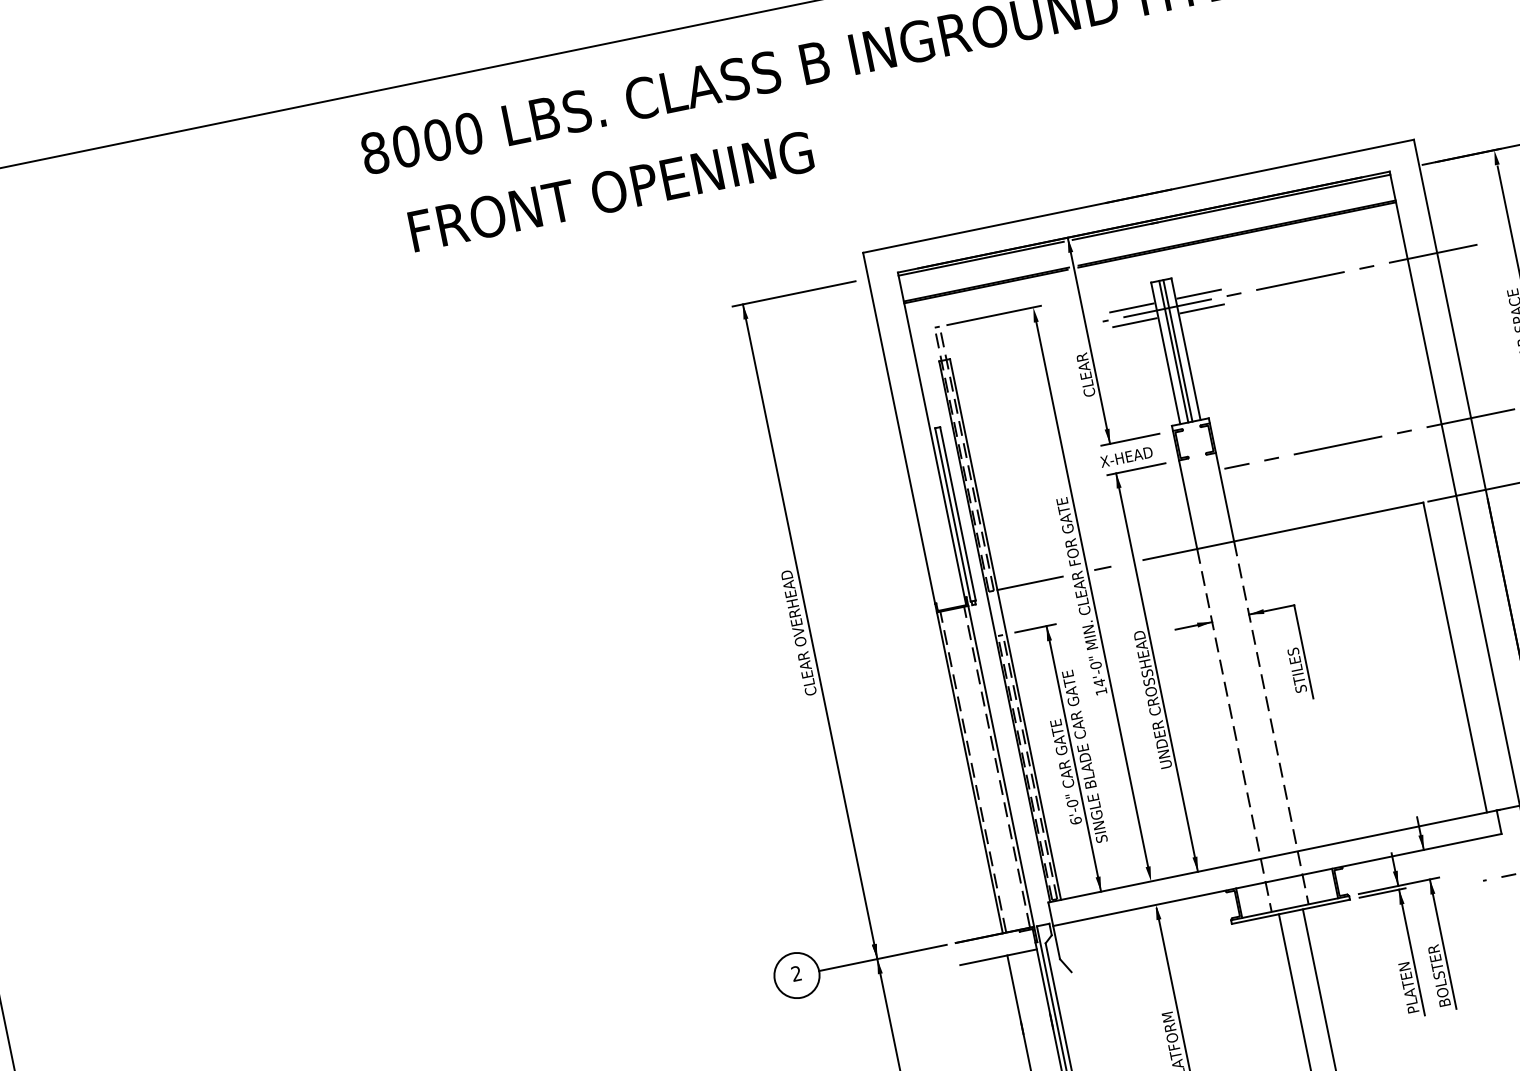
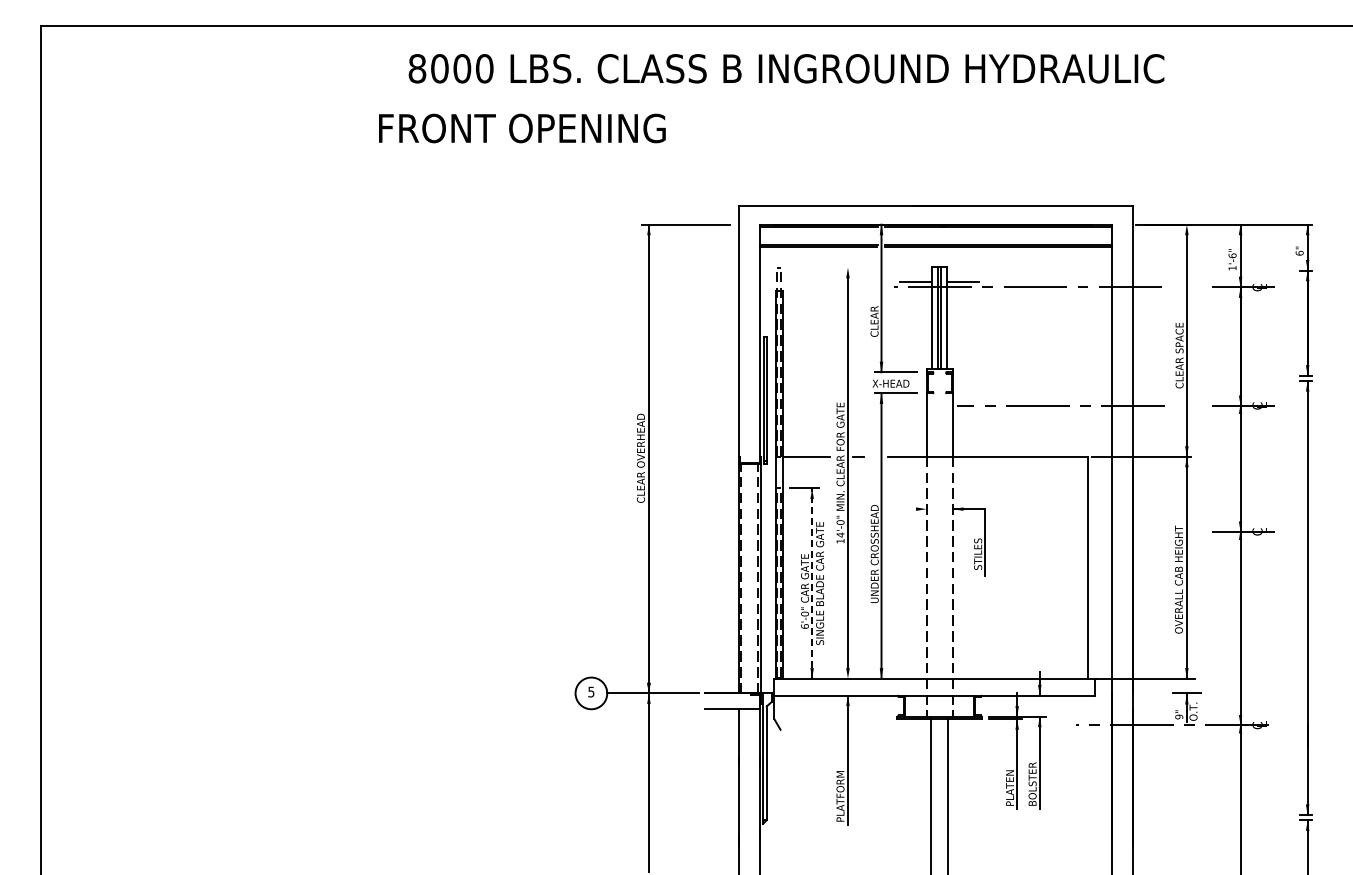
text: (611, 191) -> (522, 128), moved
line: (1201, 308) -> (963, 292), removed
line: (993, 315) -> (819, 267), removed
line: (1134, 322) -> (915, 292), removed
line: (1194, 626) -> (913, 509), removed
line: (1074, 758) -> (812, 583), solid -> dashed
text: (796, 972) -> (591, 691), 2 -> 5

